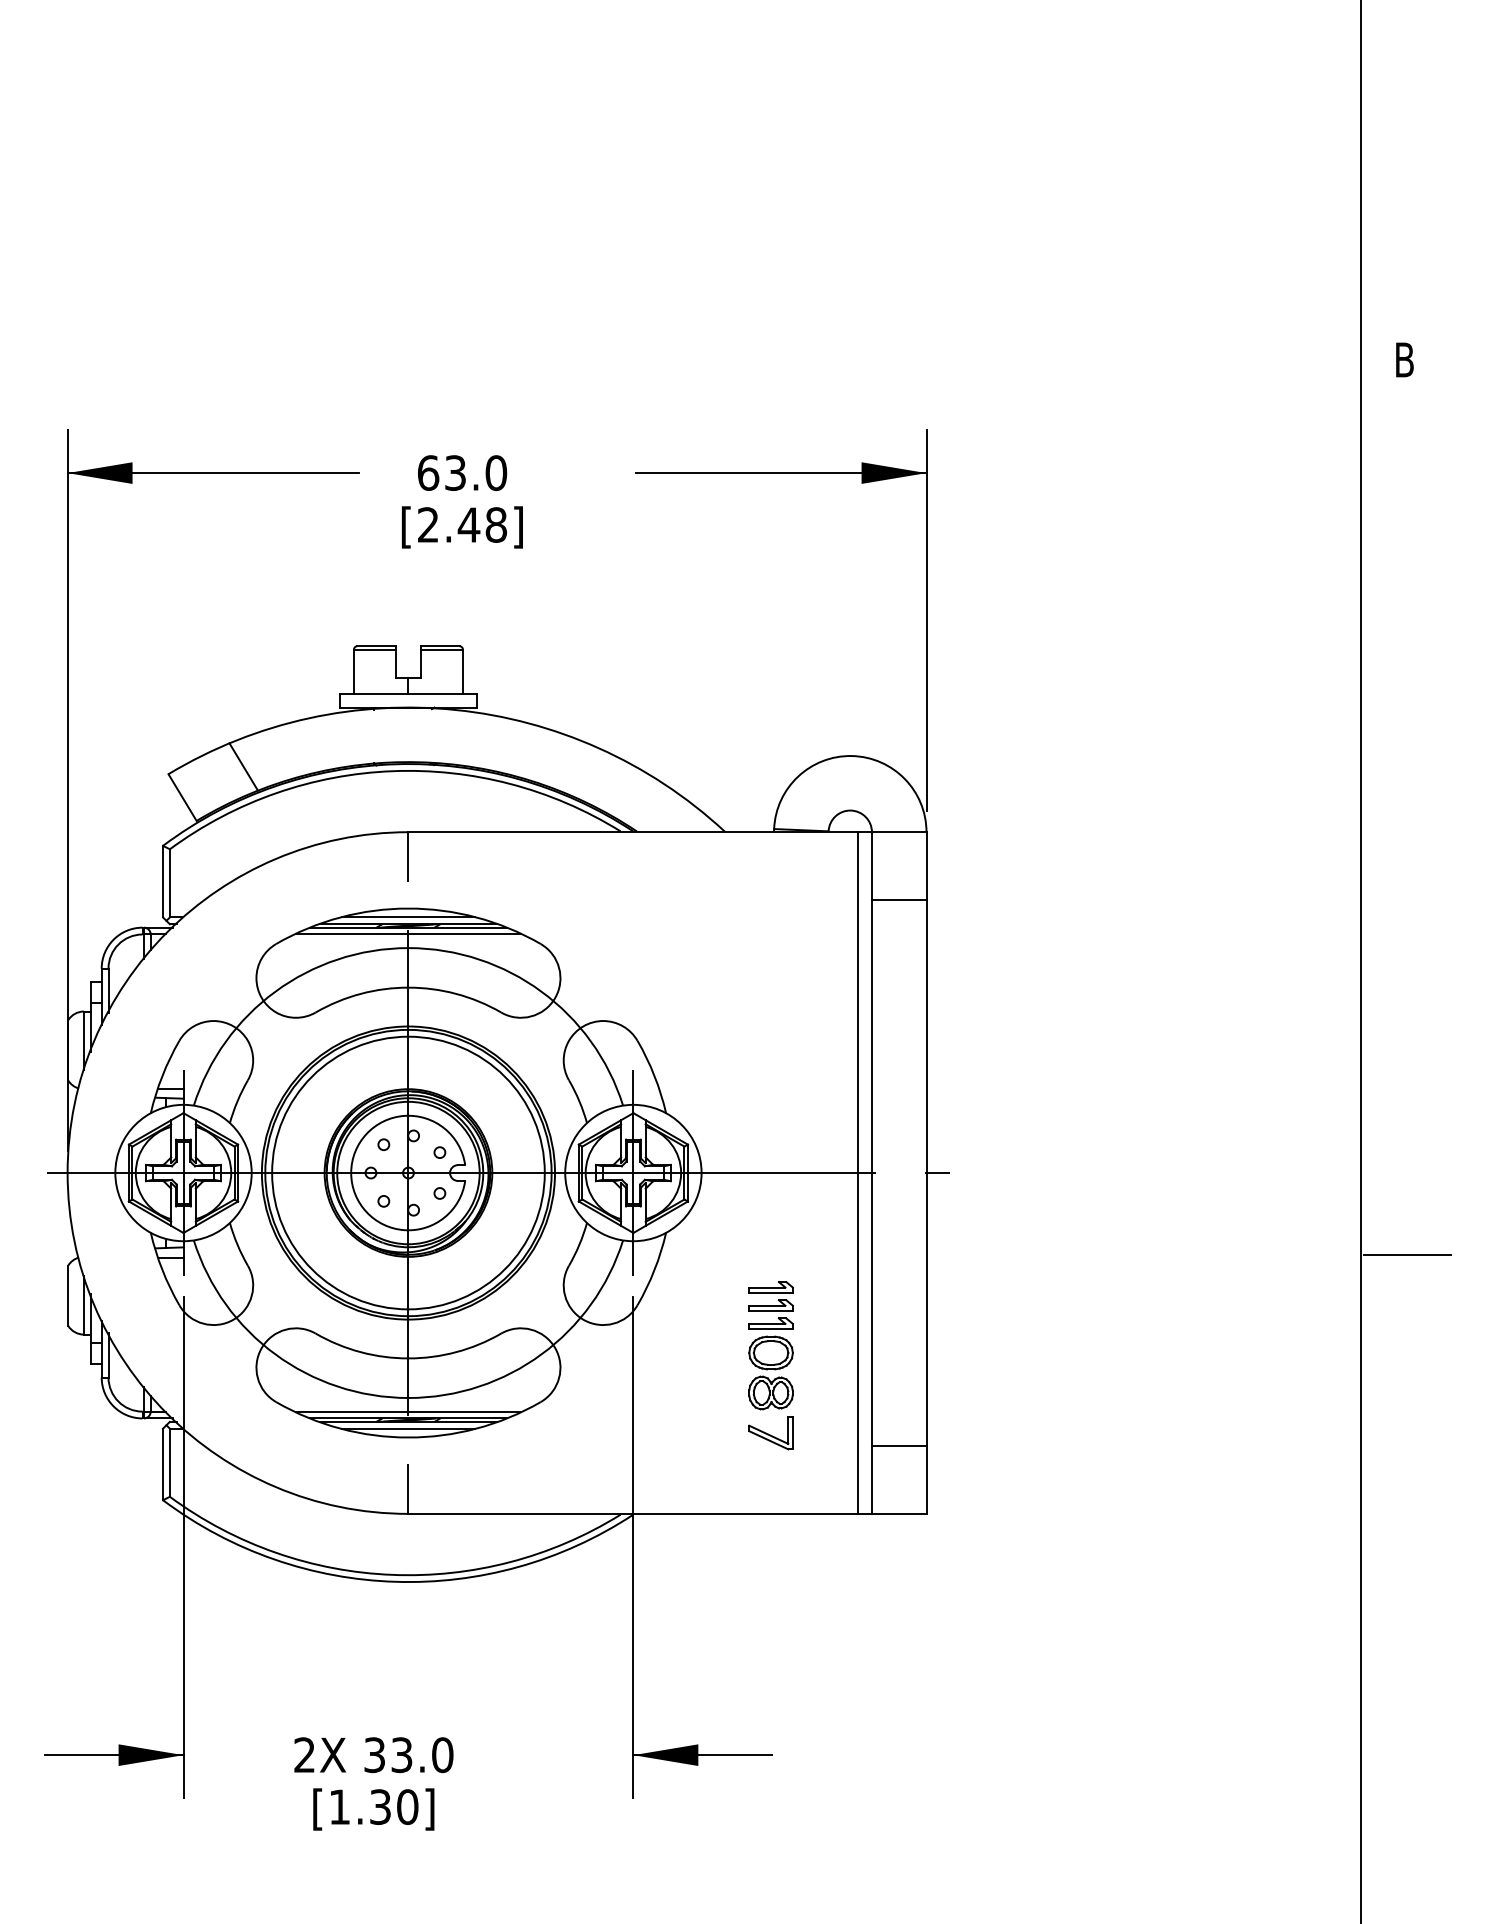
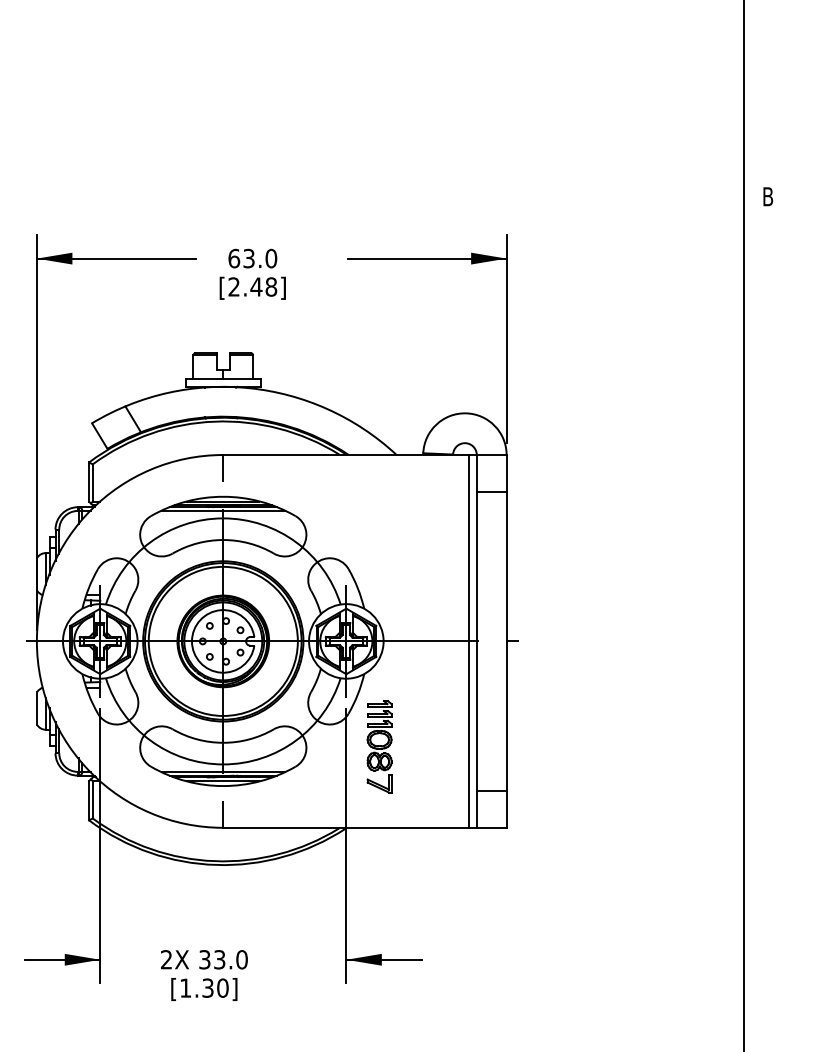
line: (1407, 1255) -> (769, 686), removed
part: (770, 1365) -> (379, 746), moved

